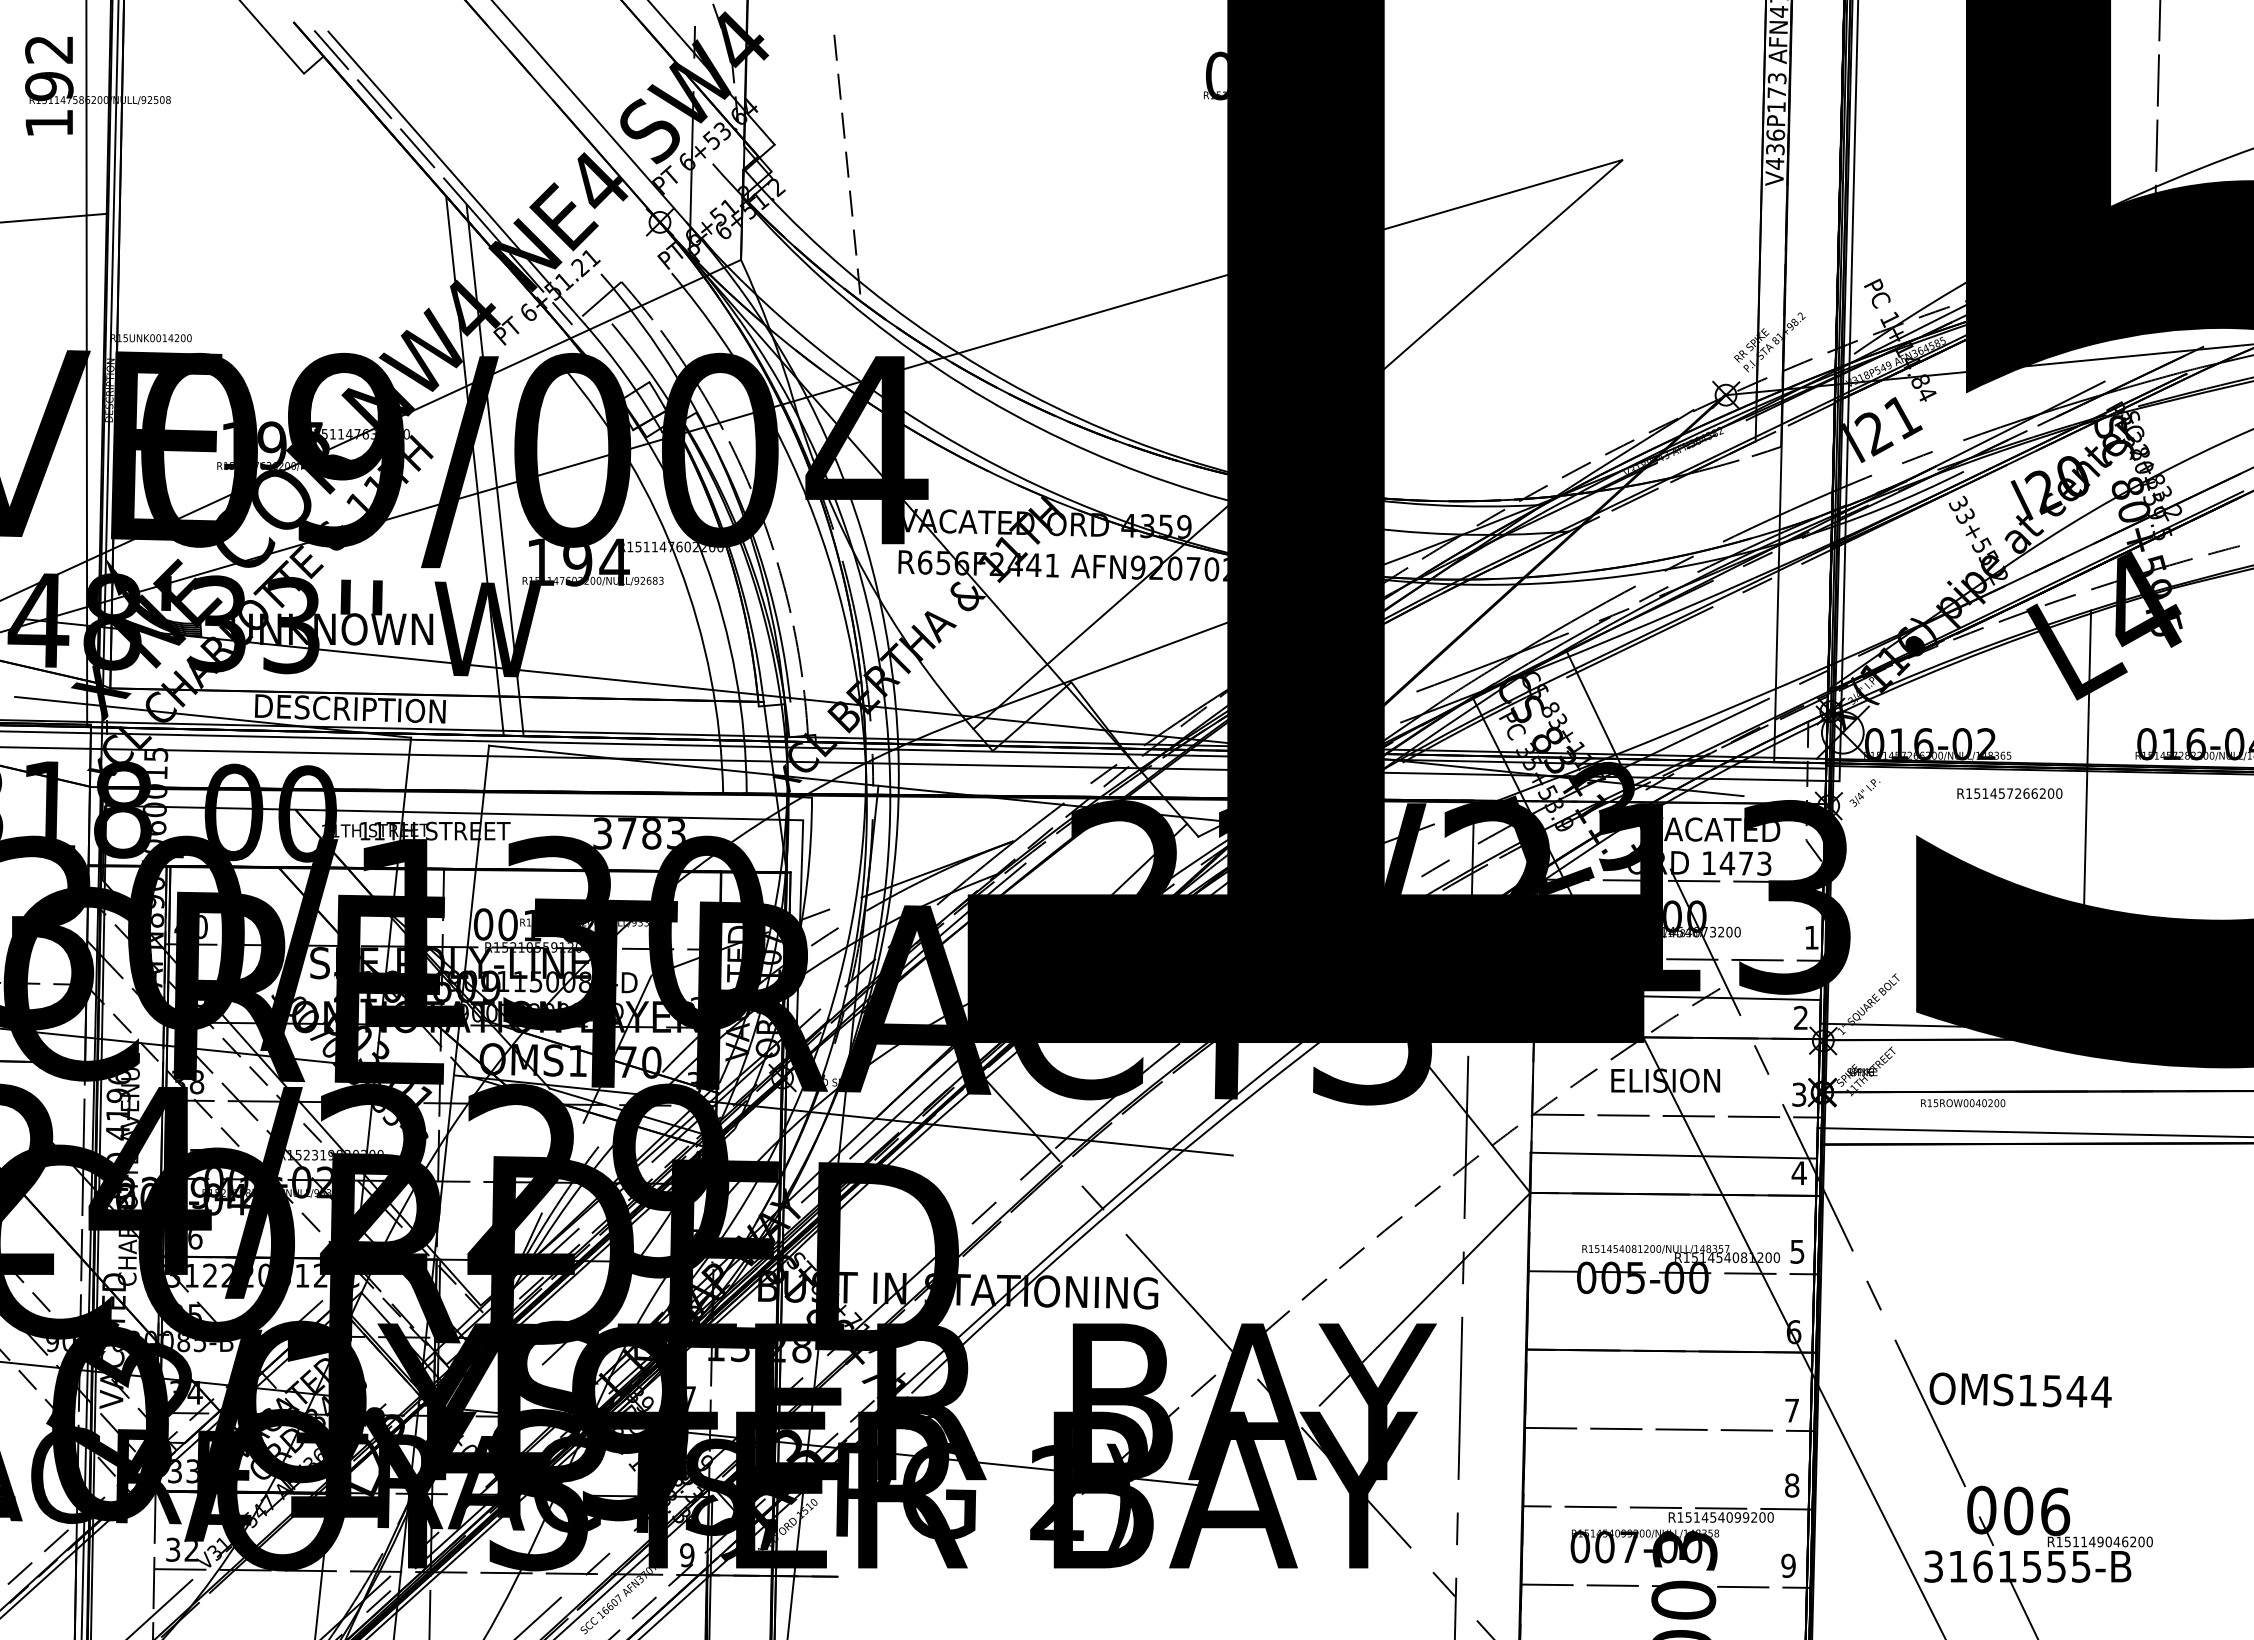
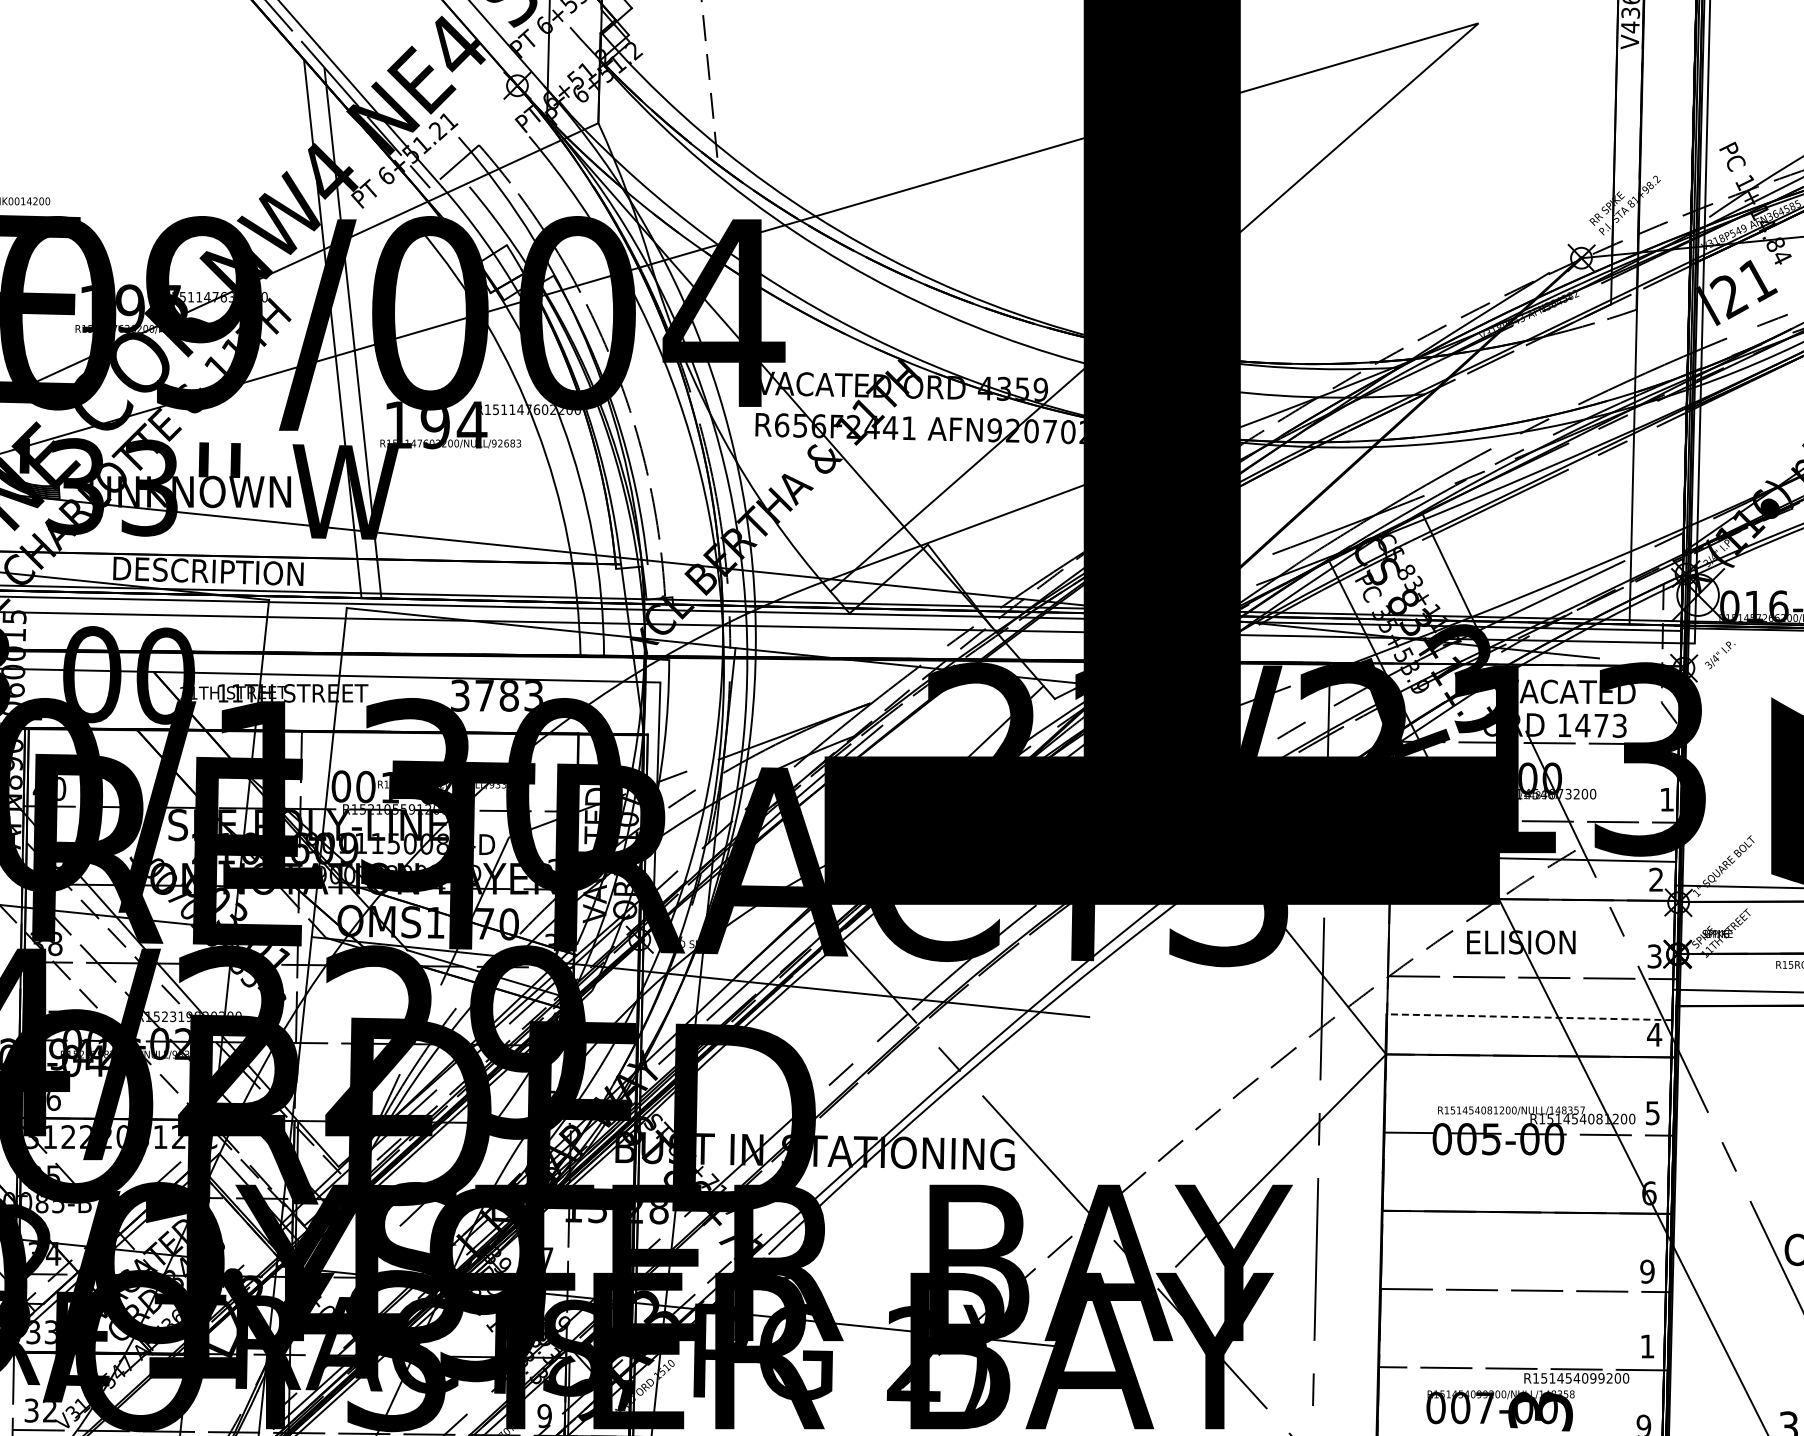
line: (1673, 1155) -> (1529, 1017), solid -> dashed
text: (1791, 1410) -> (1646, 1271), 7 -> 9
text: (1792, 1485) -> (1647, 1346), 8 -> 1

